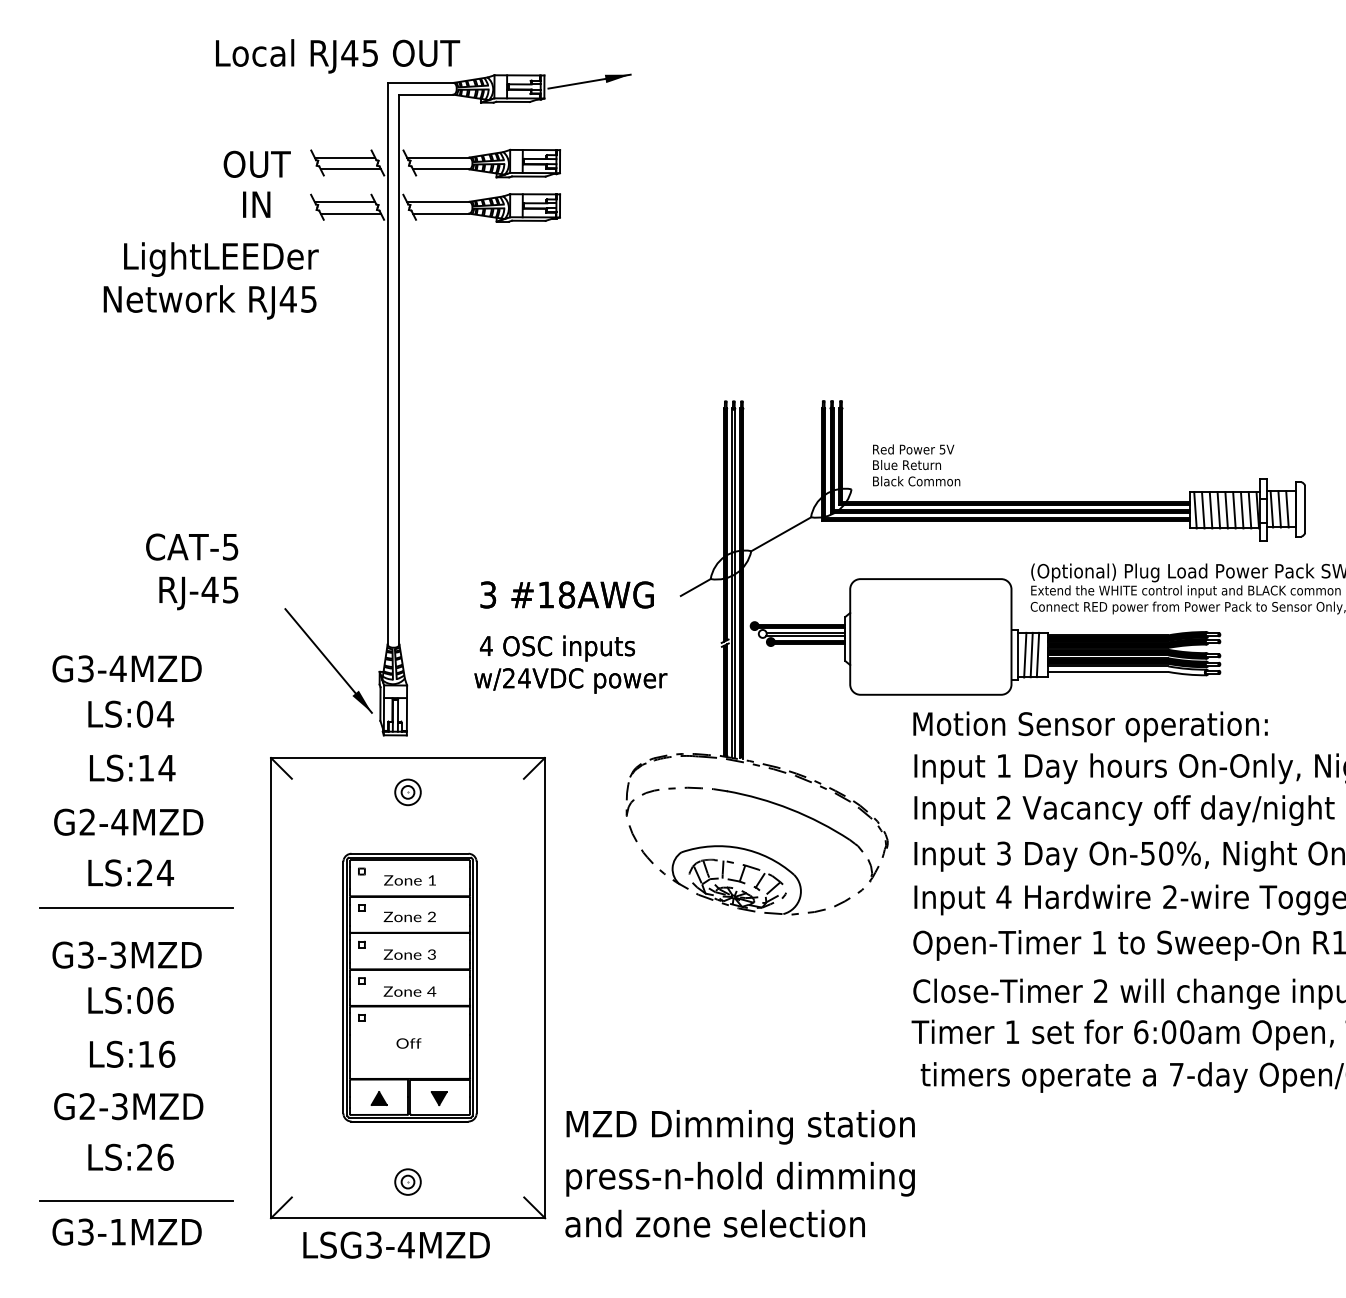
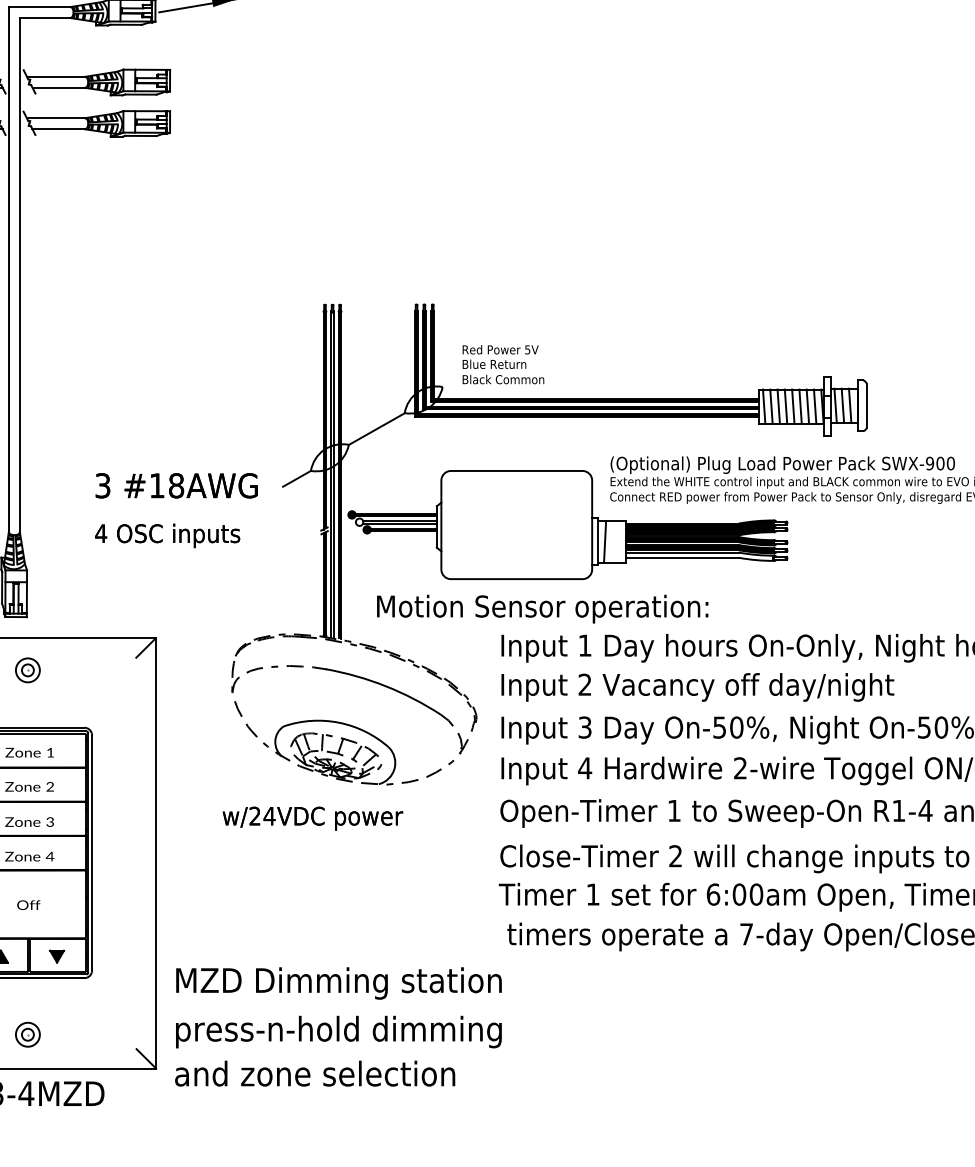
line: (1031, 654) -> (610, 541), removed
line: (1037, 654) -> (616, 541), removed
text: (570, 680) -> (312, 818), moved
text: (1090, 726) -> (542, 608), moved

